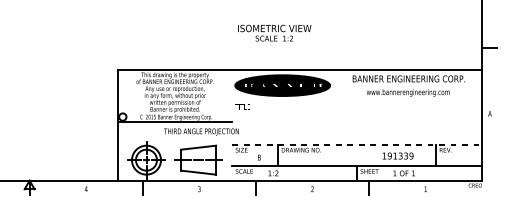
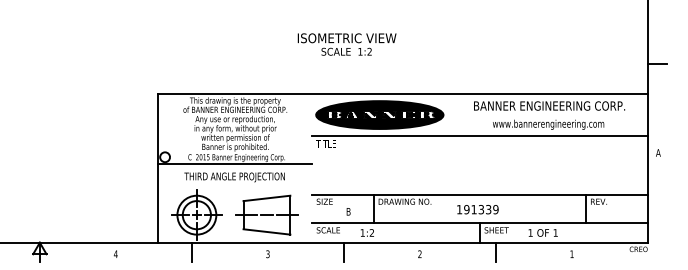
text: (274, 33) -> (346, 44), moved
line: (357, 101) -> (480, 136), added
text: (201, 132) -> (234, 177), moved
line: (357, 144) -> (480, 194), dashed -> solid
text: (397, 155) -> (477, 209), moved

